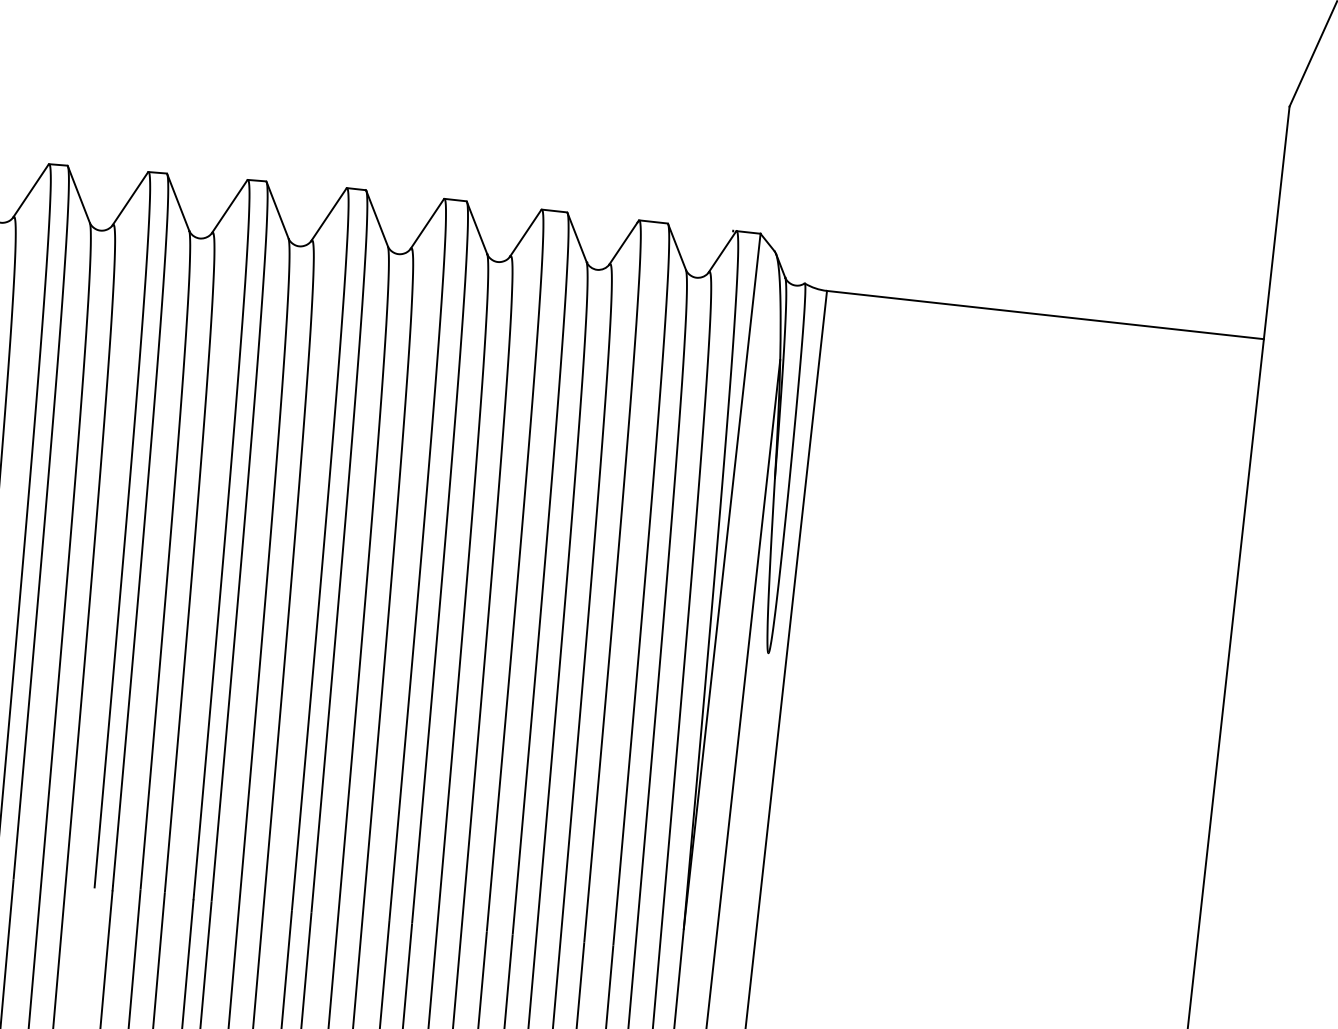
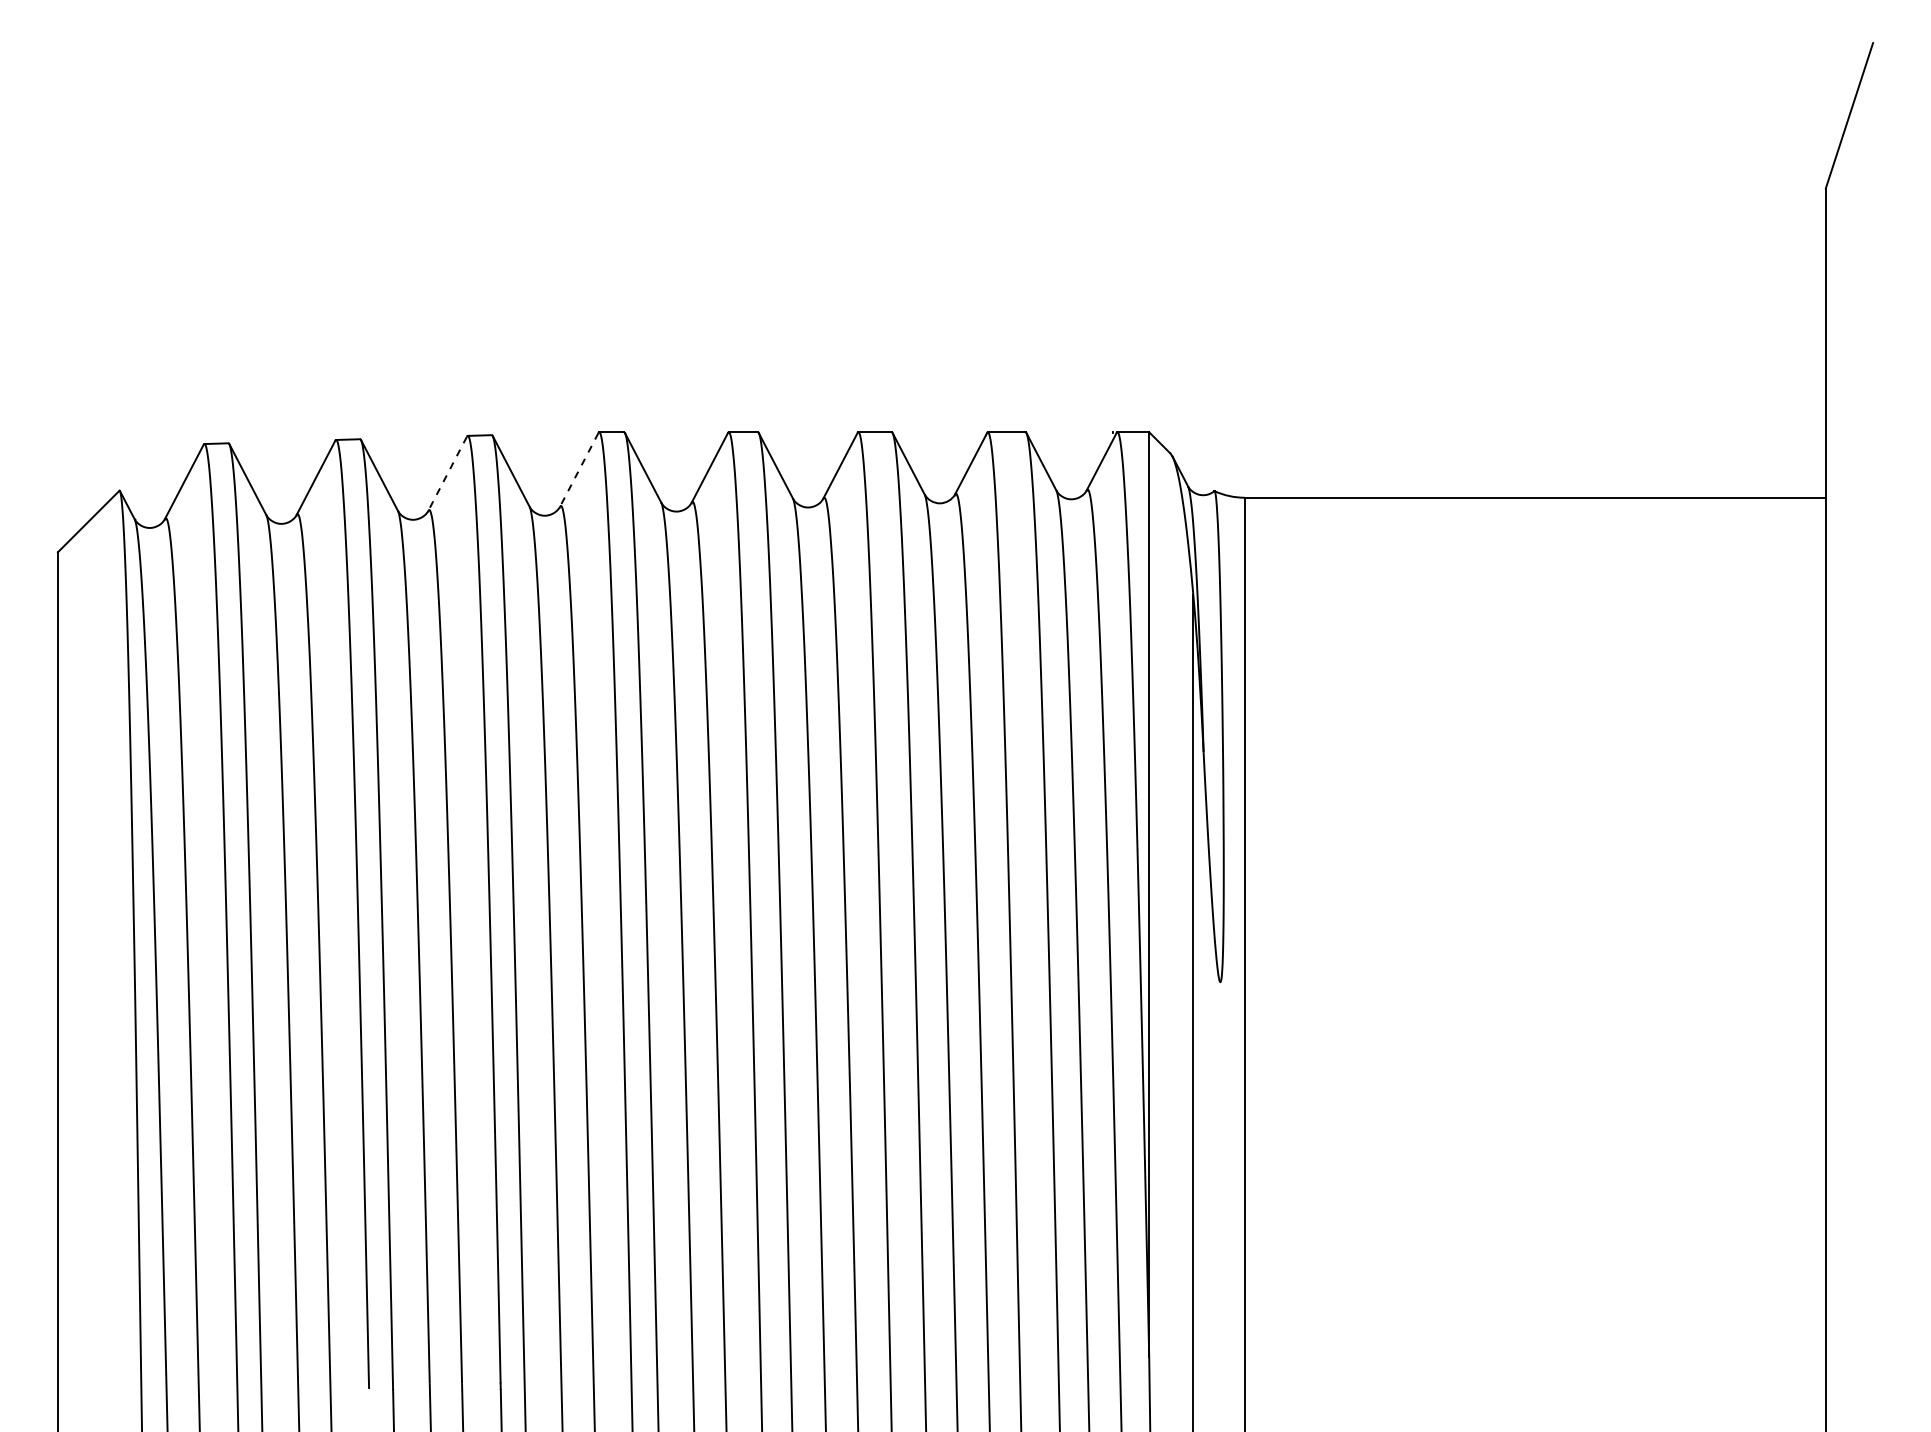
line: (229, 206) -> (447, 473), solid -> dashed
line: (329, 214) -> (579, 469), solid -> dashed

